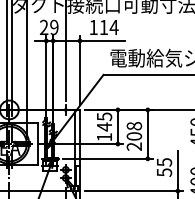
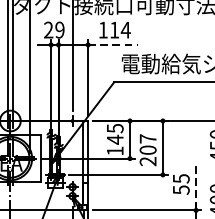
line: (102, 40) -> (113, 44), solid -> dashed
text: (134, 126) -> (148, 139), 208 -> 207
line: (177, 171) -> (195, 188), solid -> dashed

